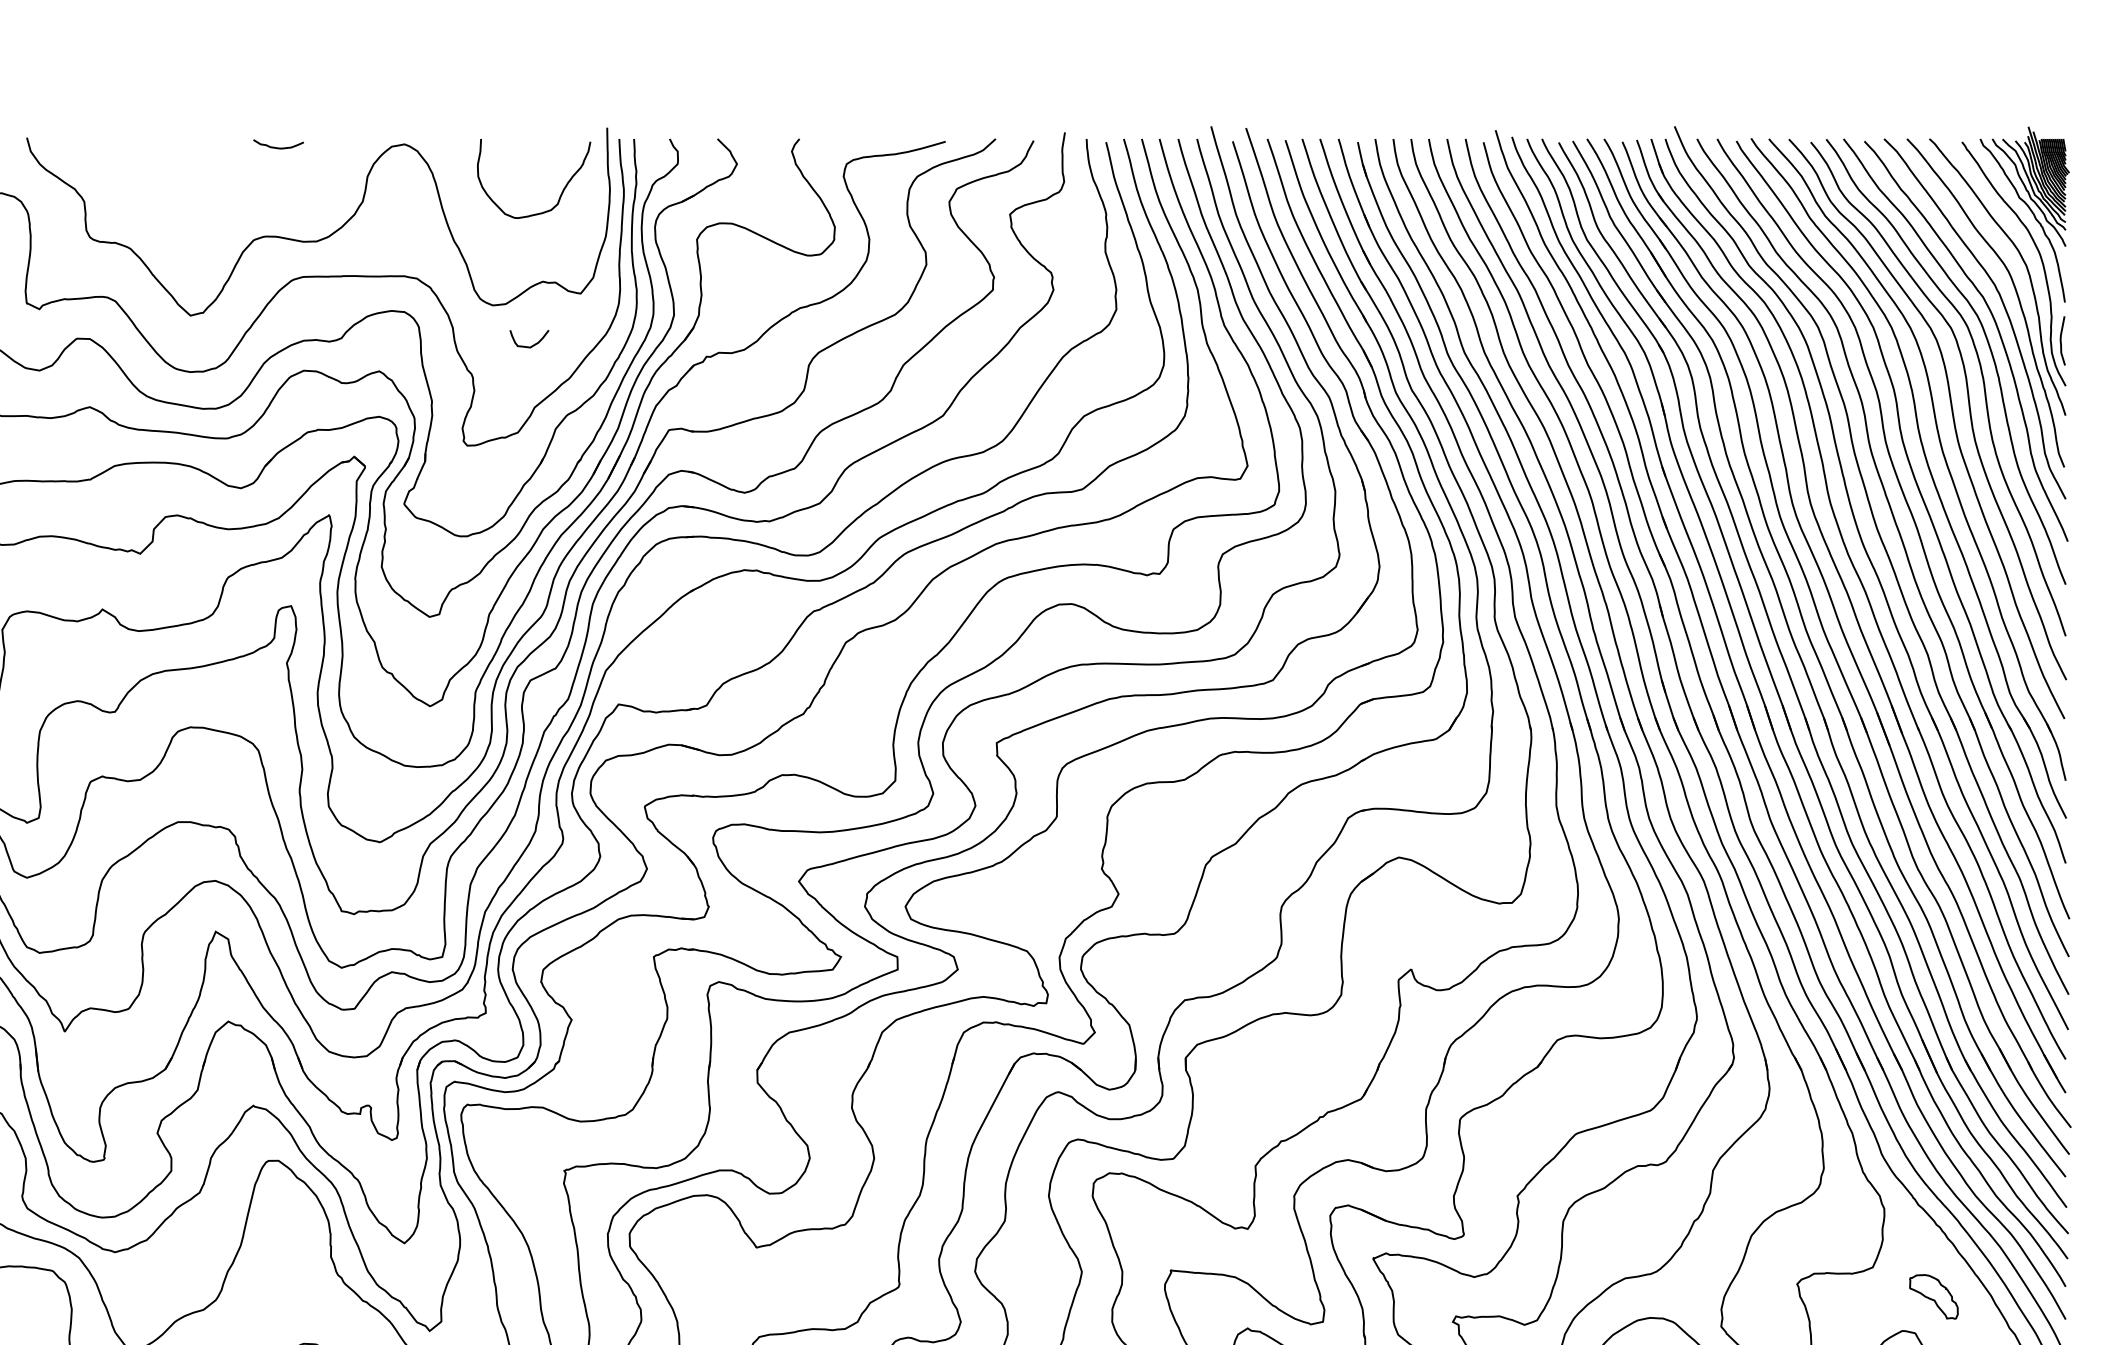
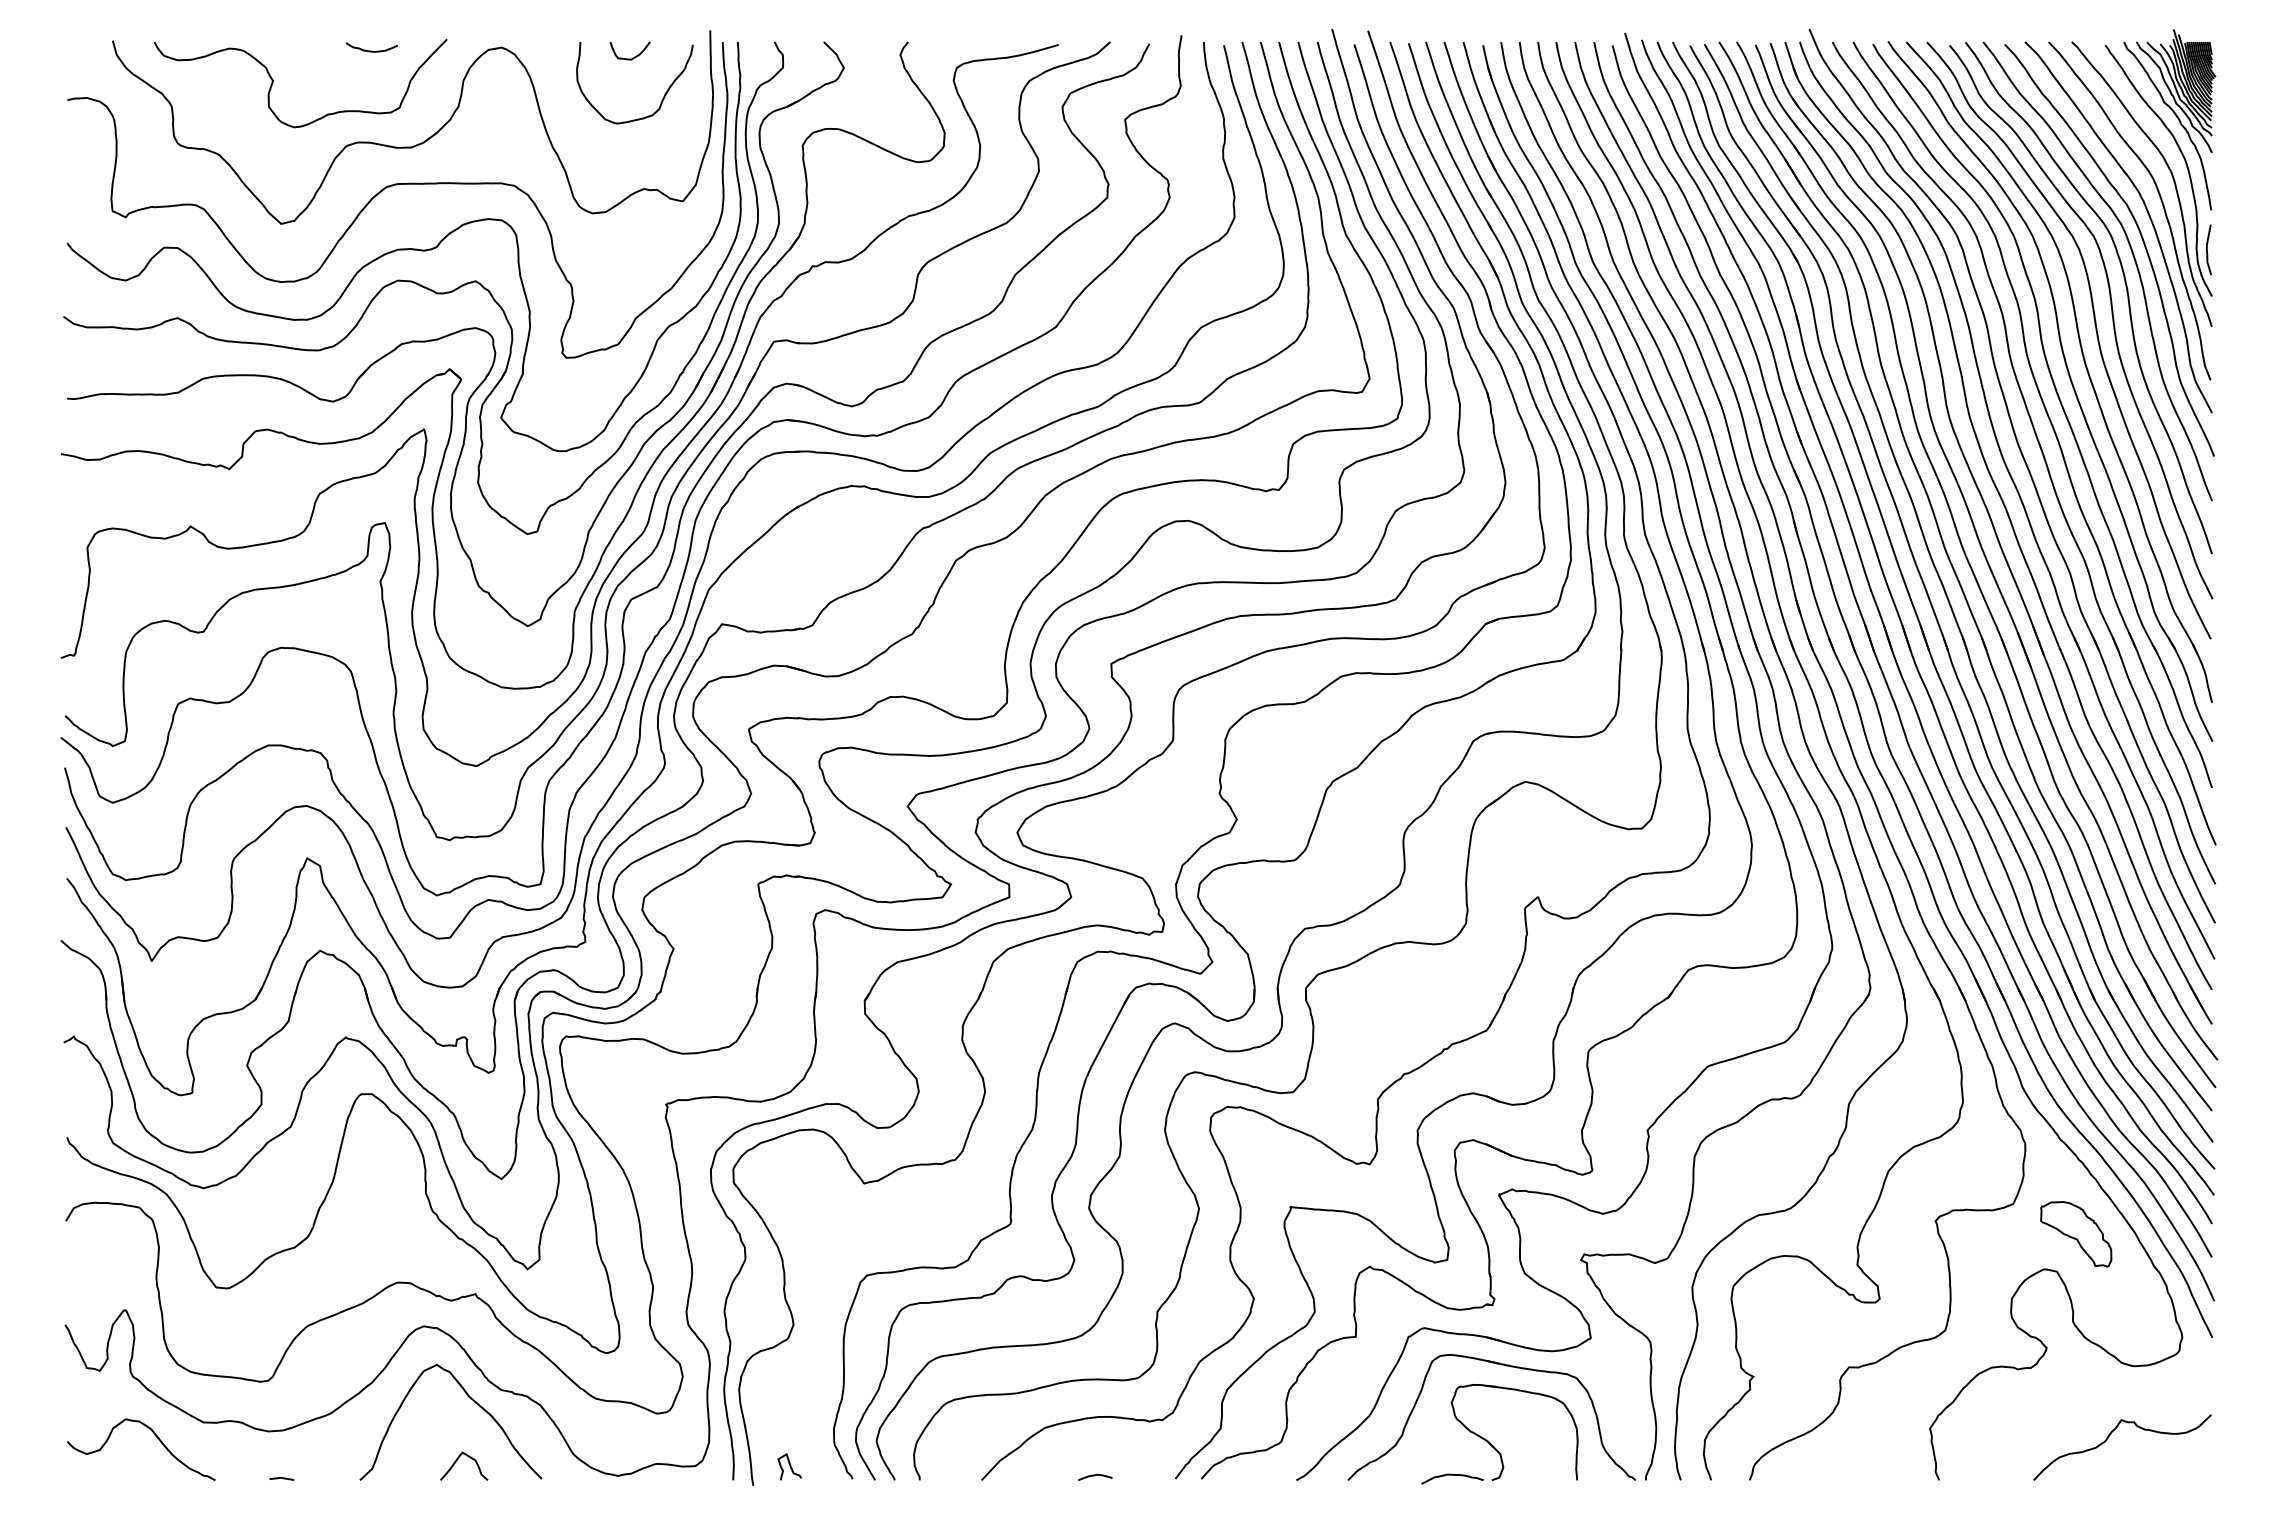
curve: (183, 179) -> (273, 83), added
curve: (531, 345) -> (632, 57), moved
part: (1934, 1297) -> (2076, 1234), size x1.43

